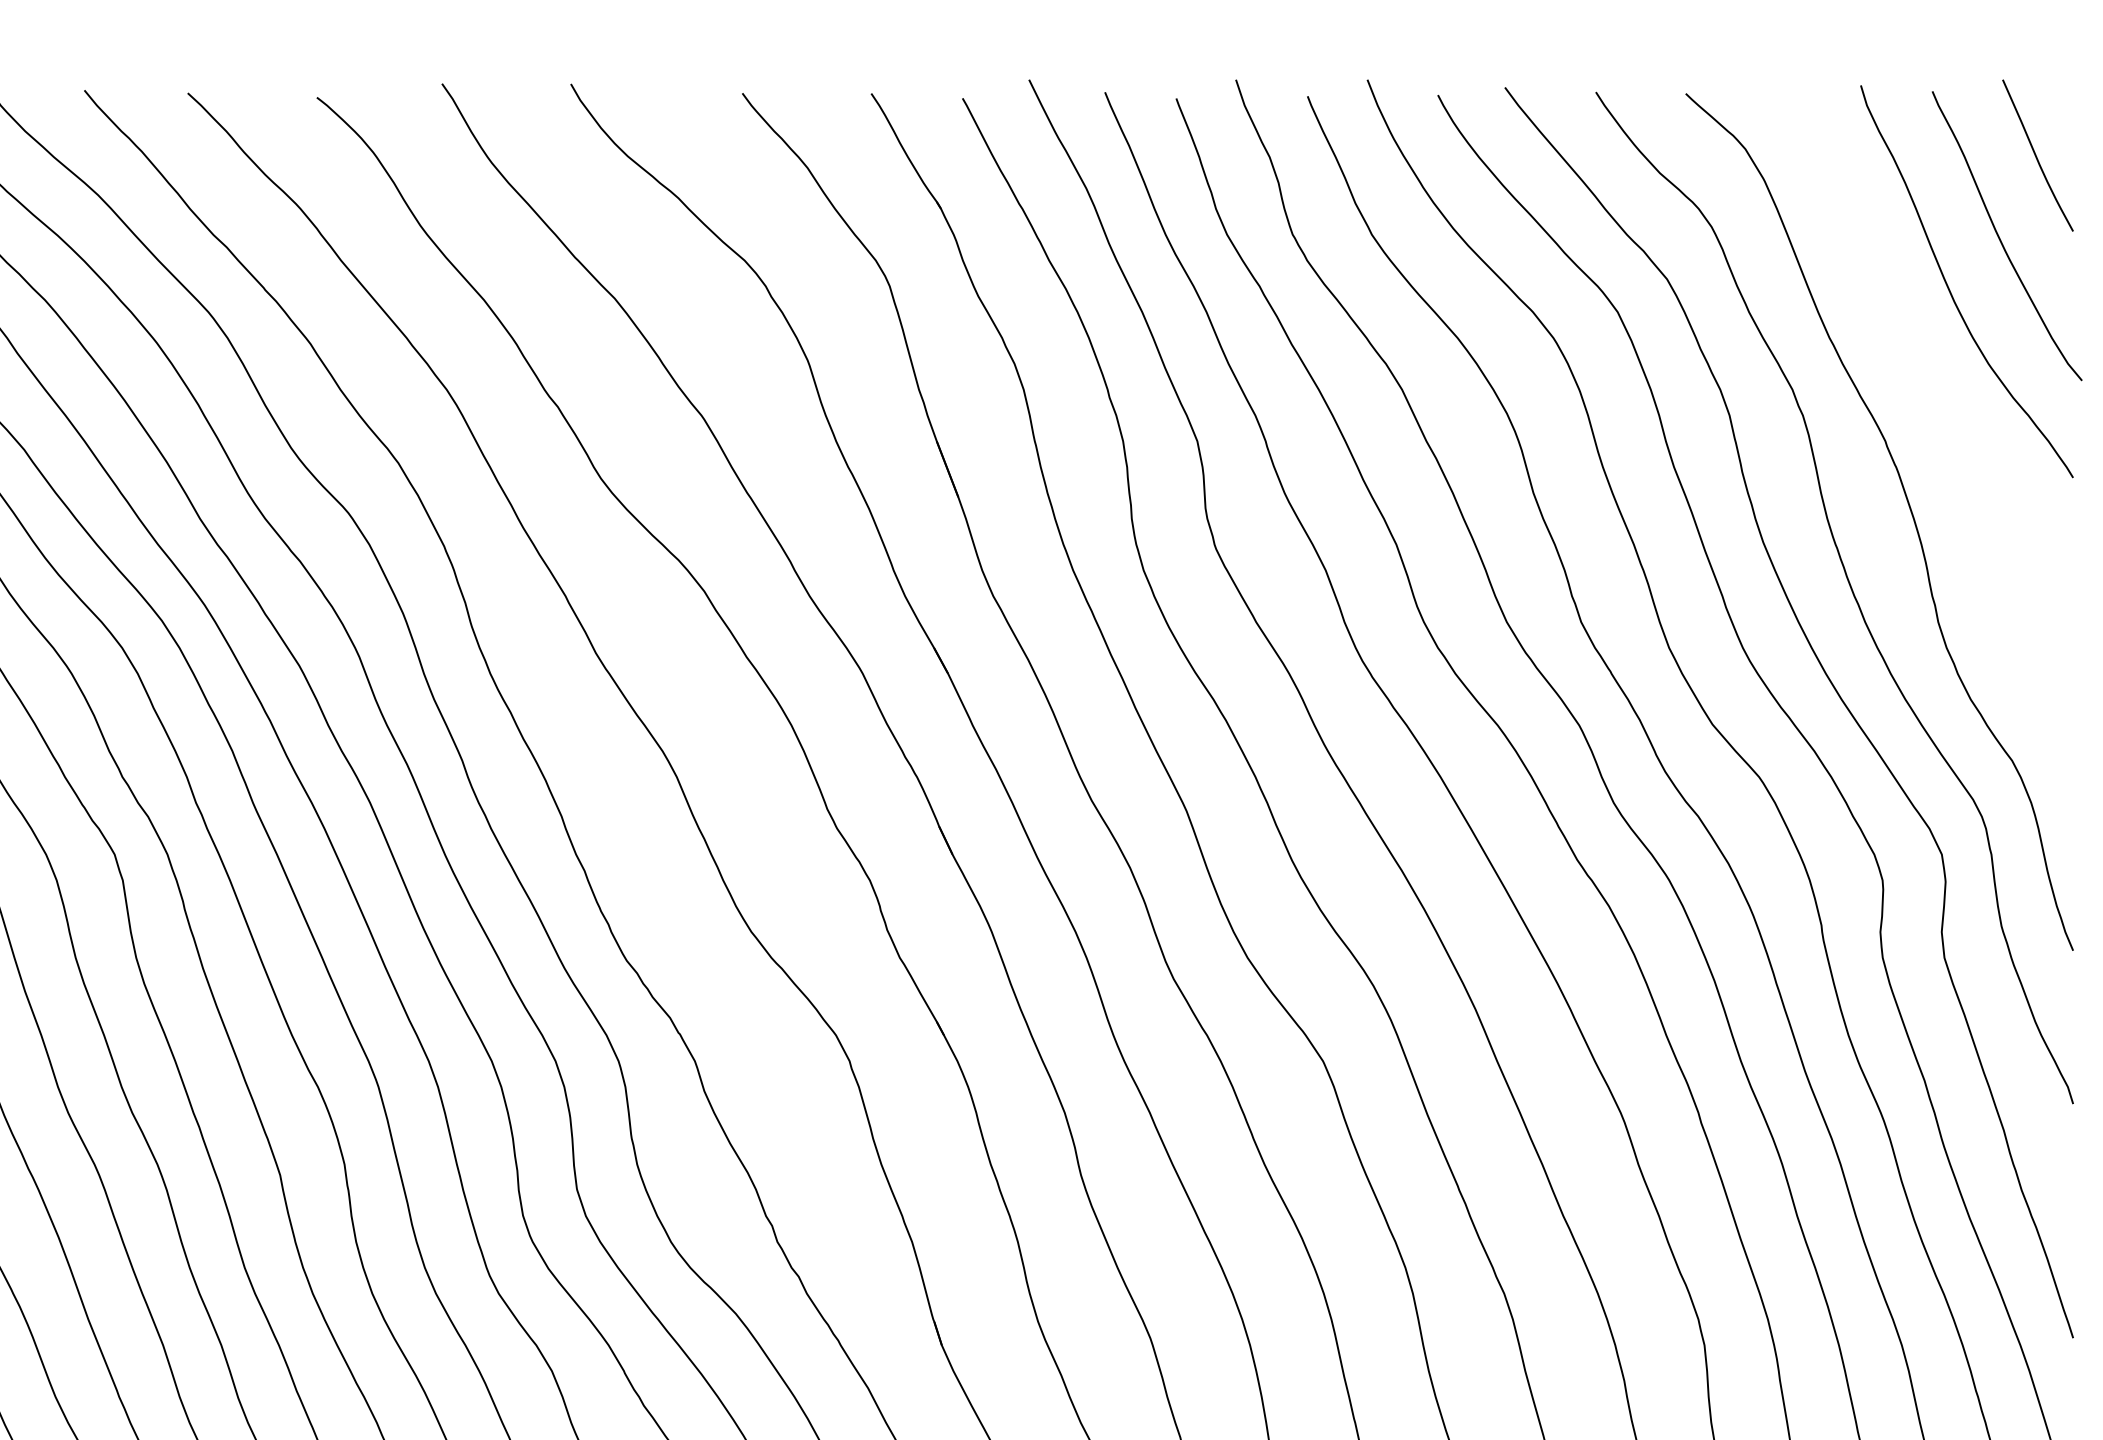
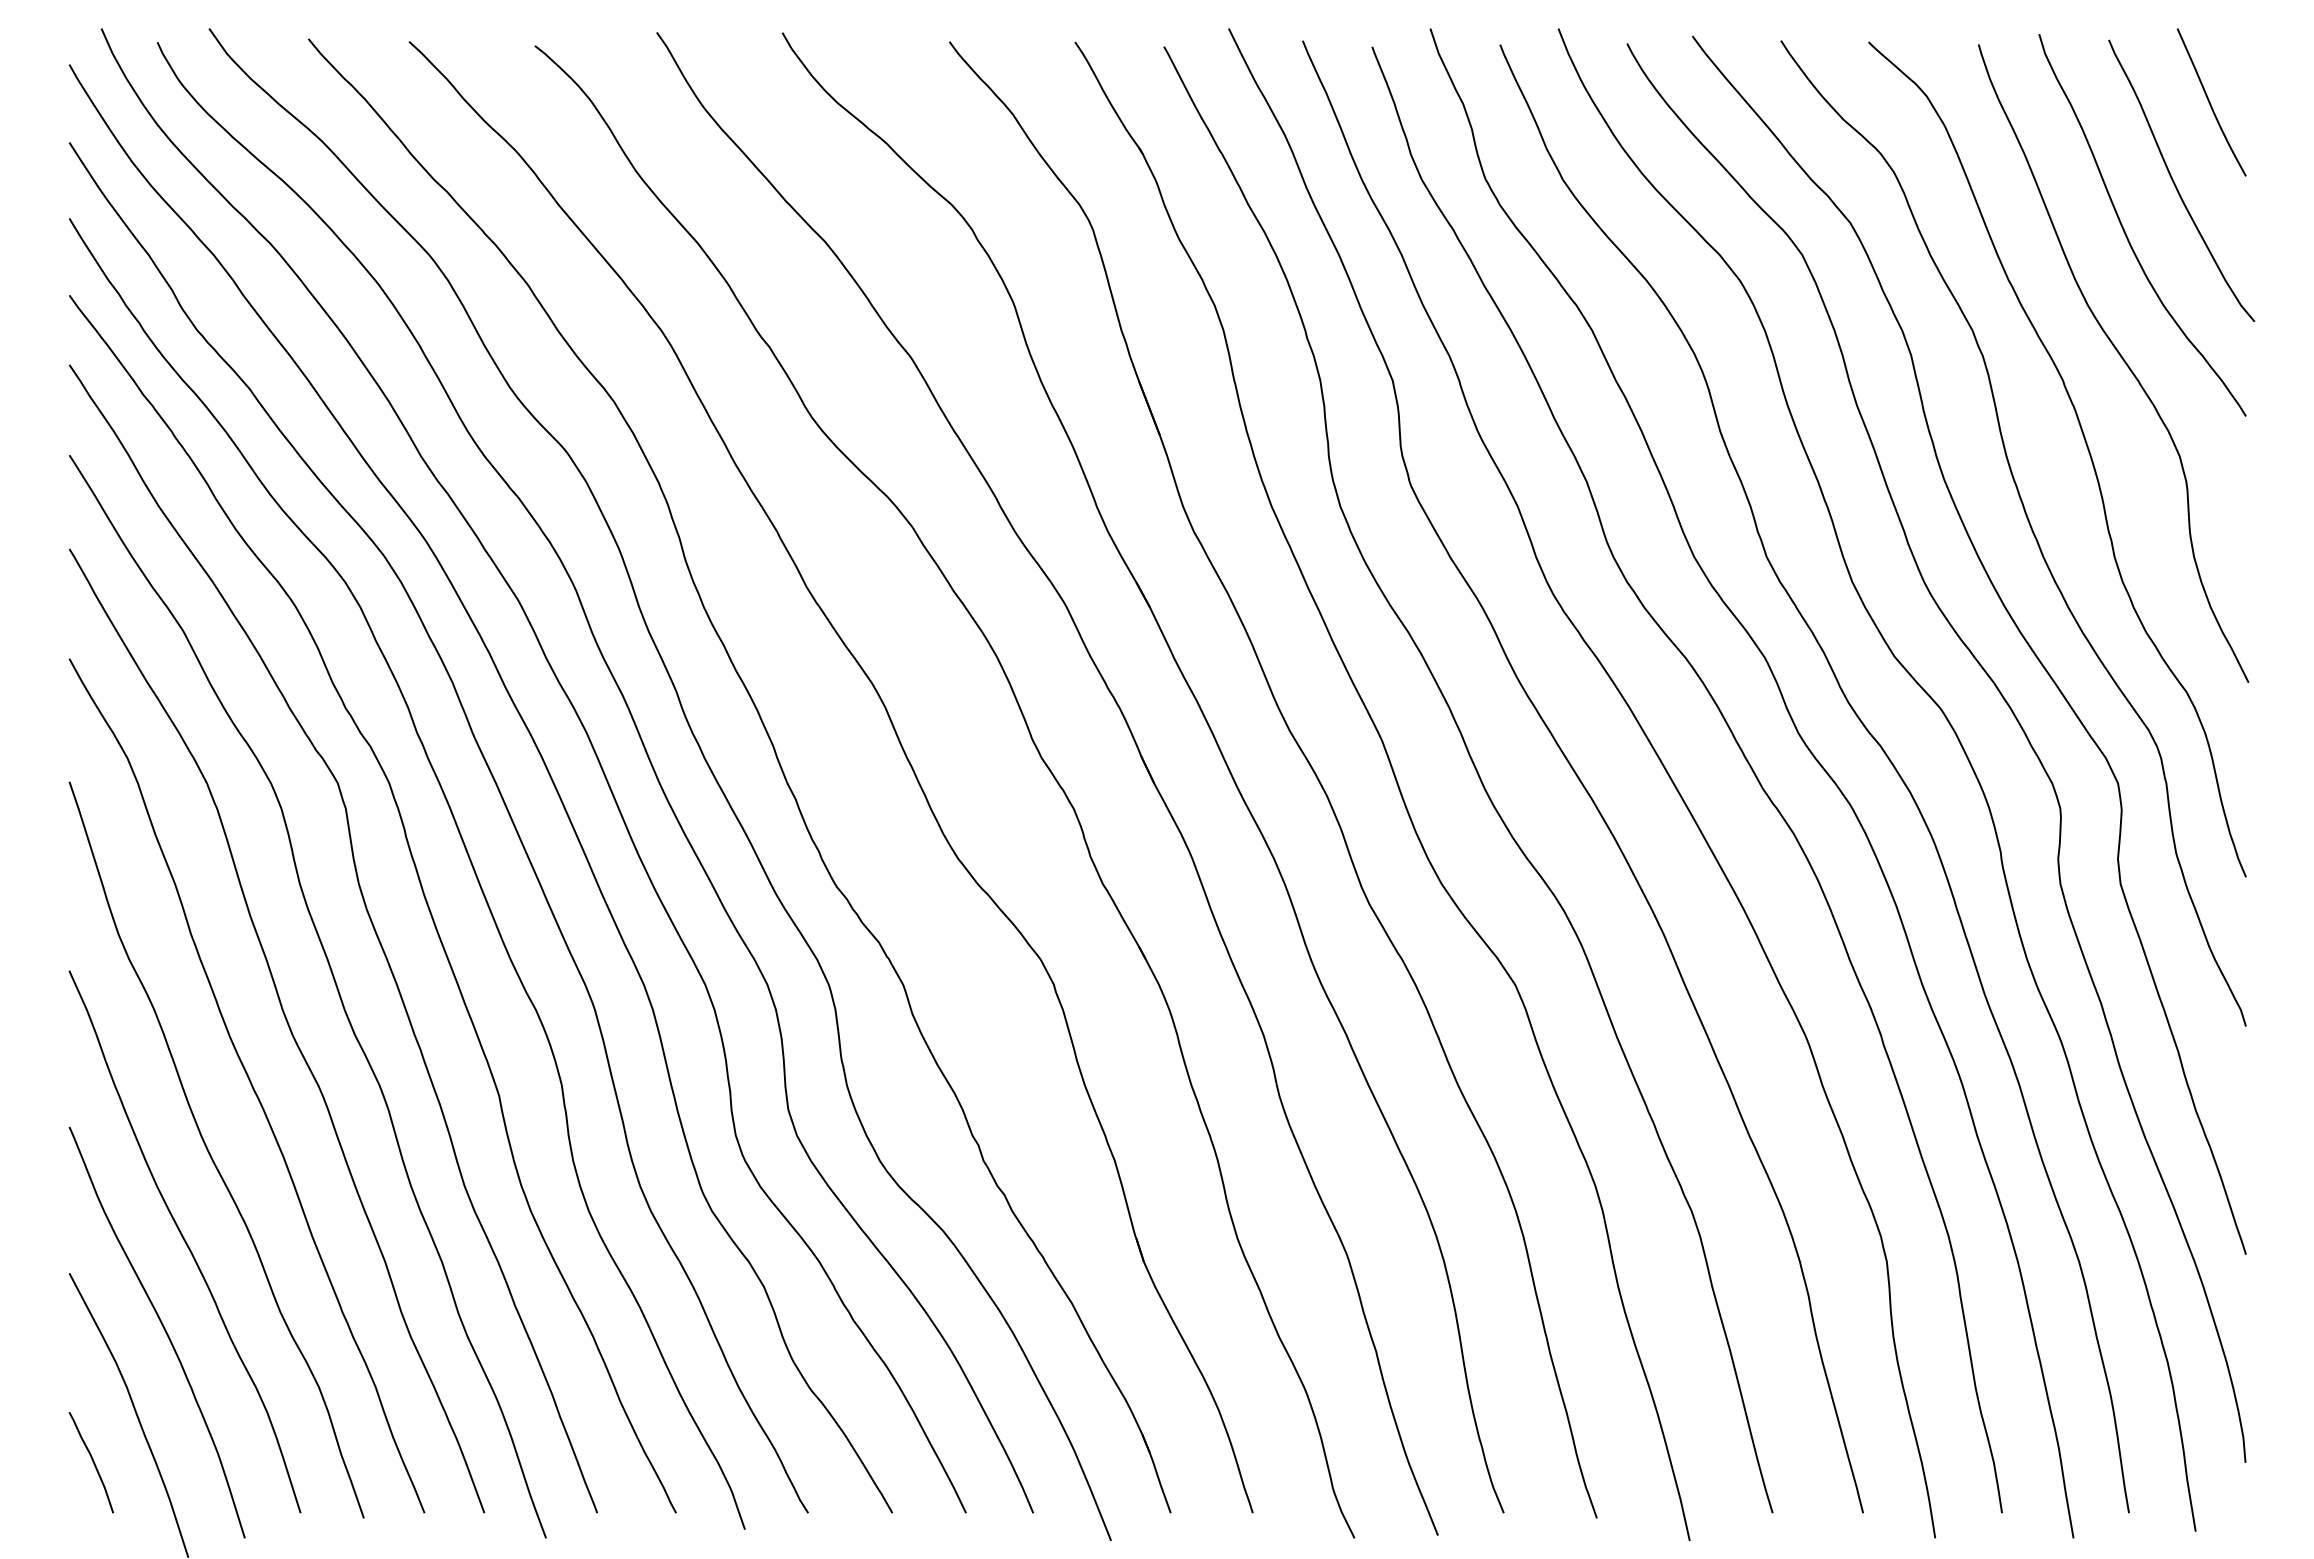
curve: (1944, 417) -> (2120, 357), added

